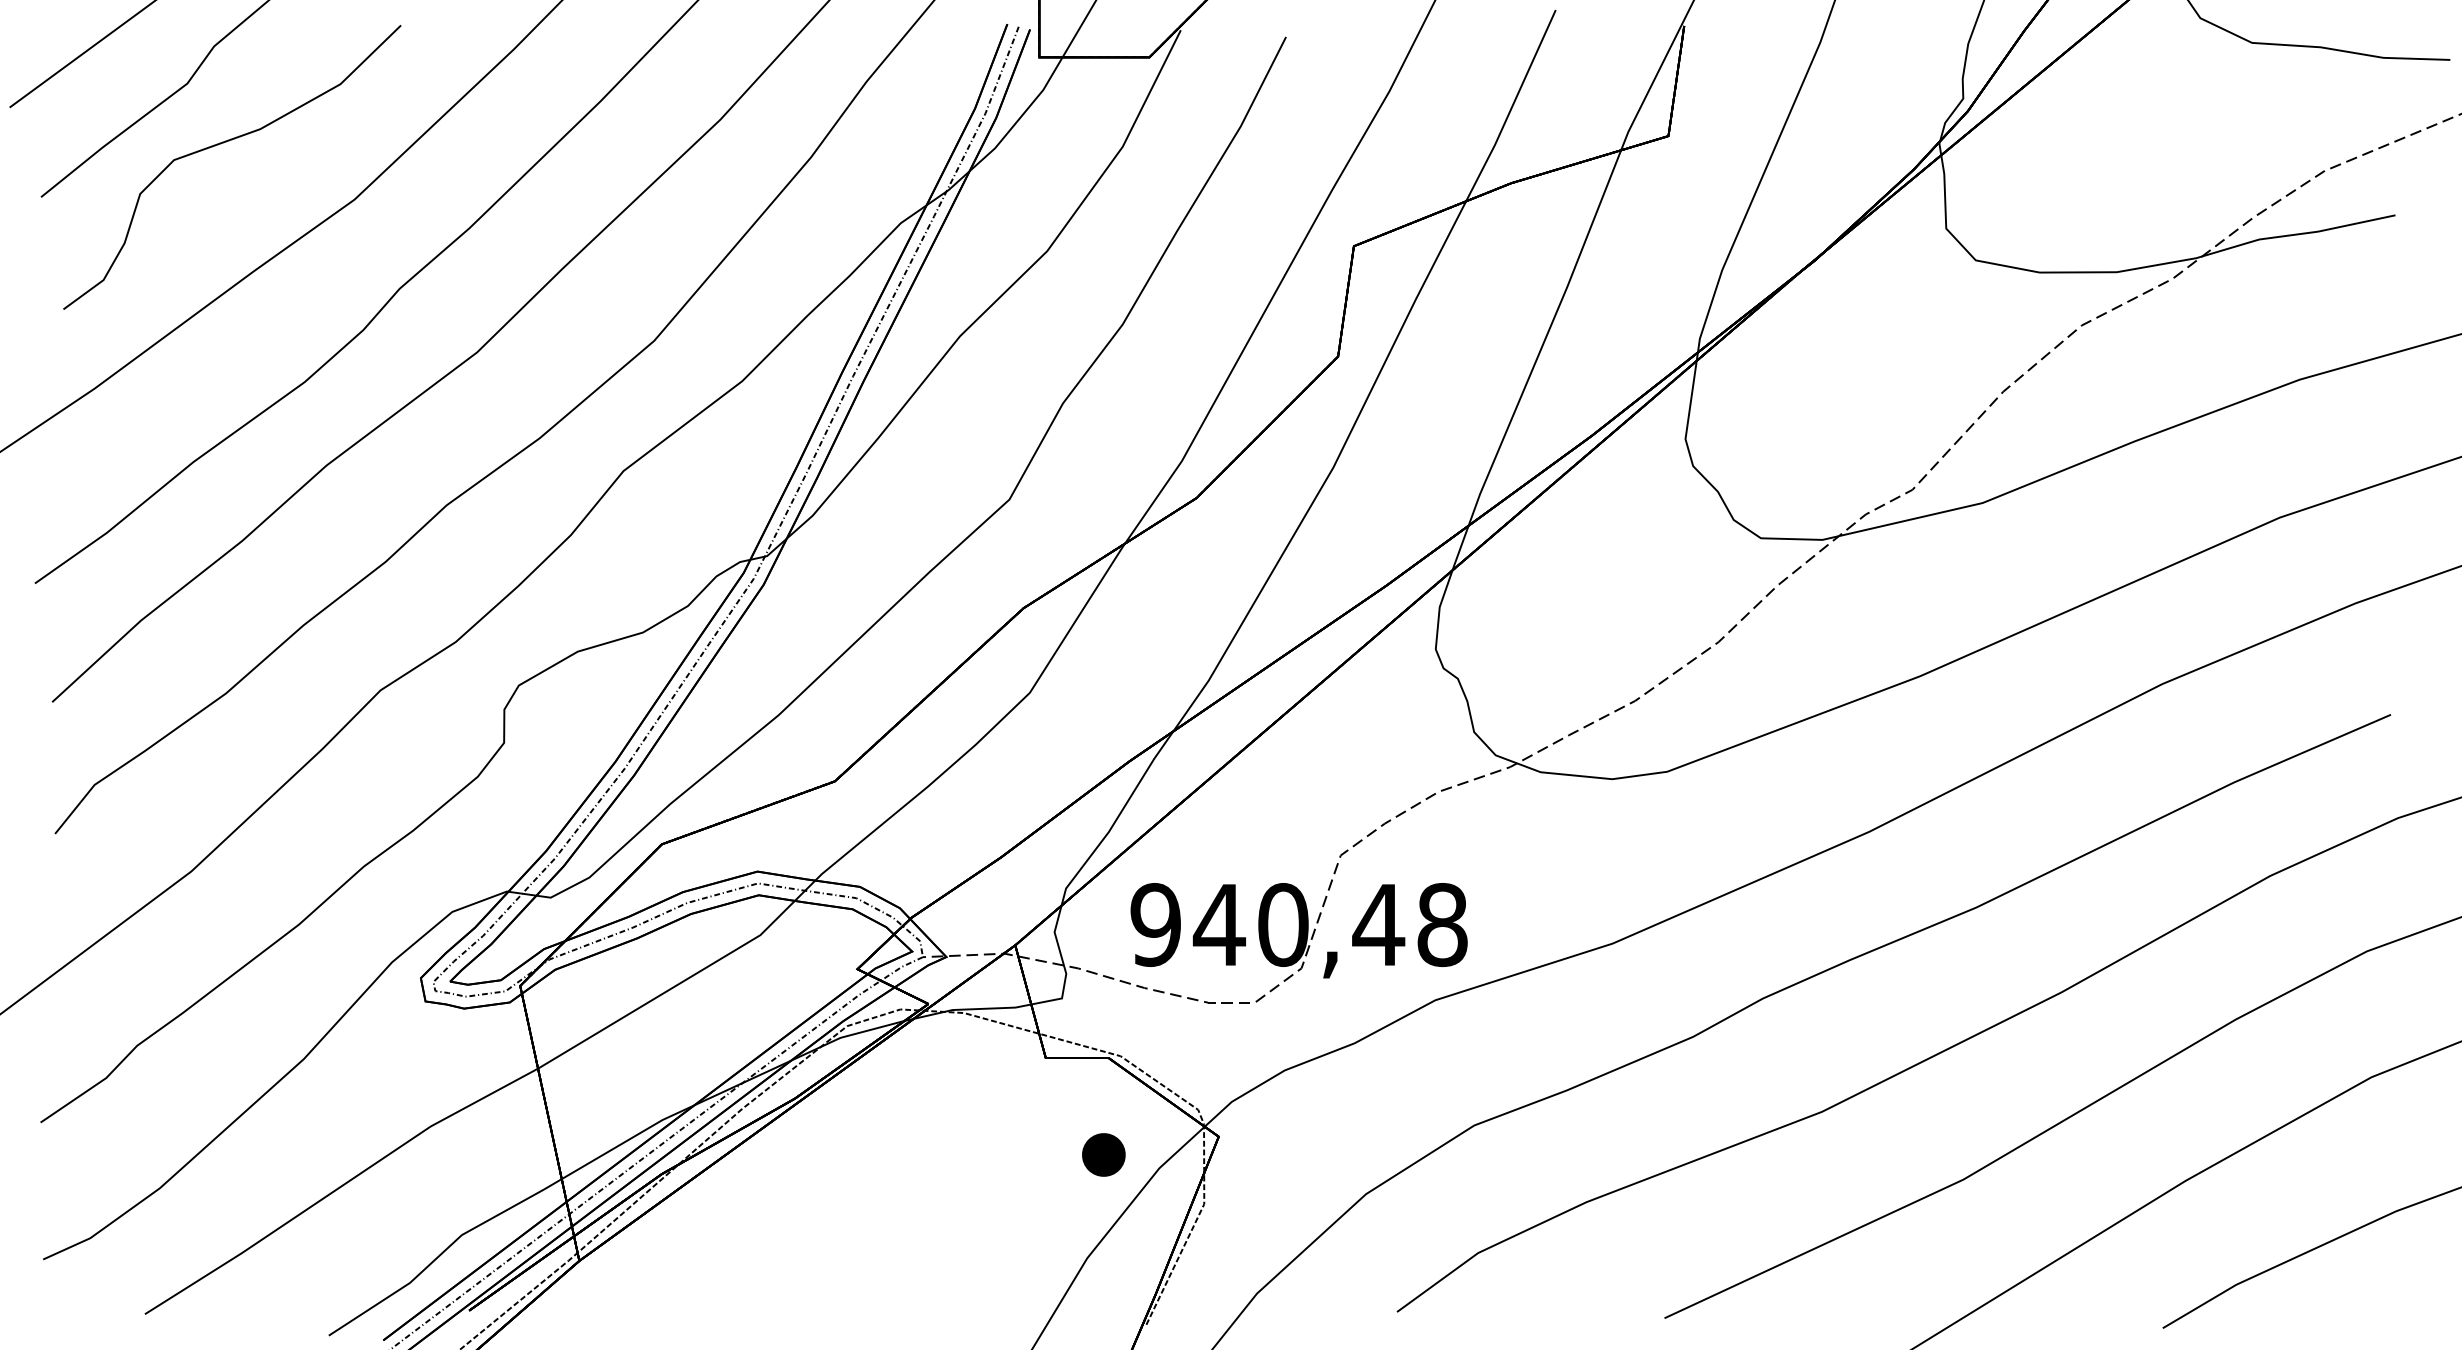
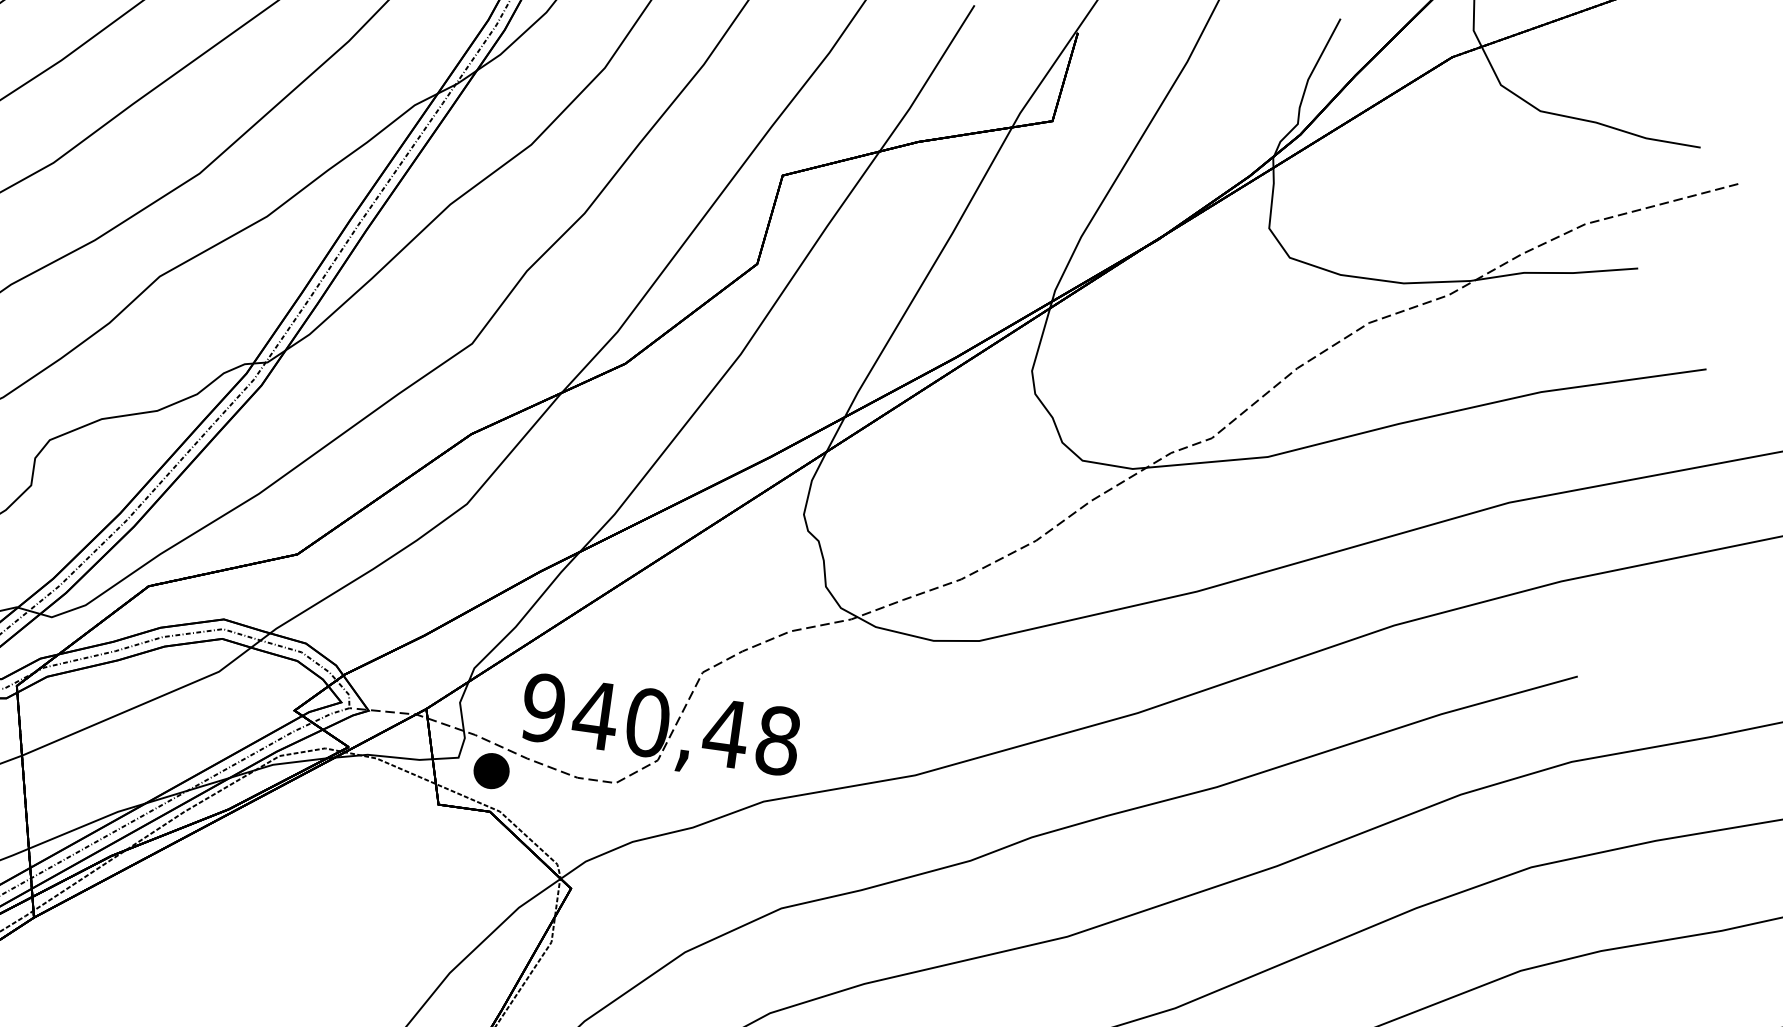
part: (1103, 1154) -> (491, 770), moved

